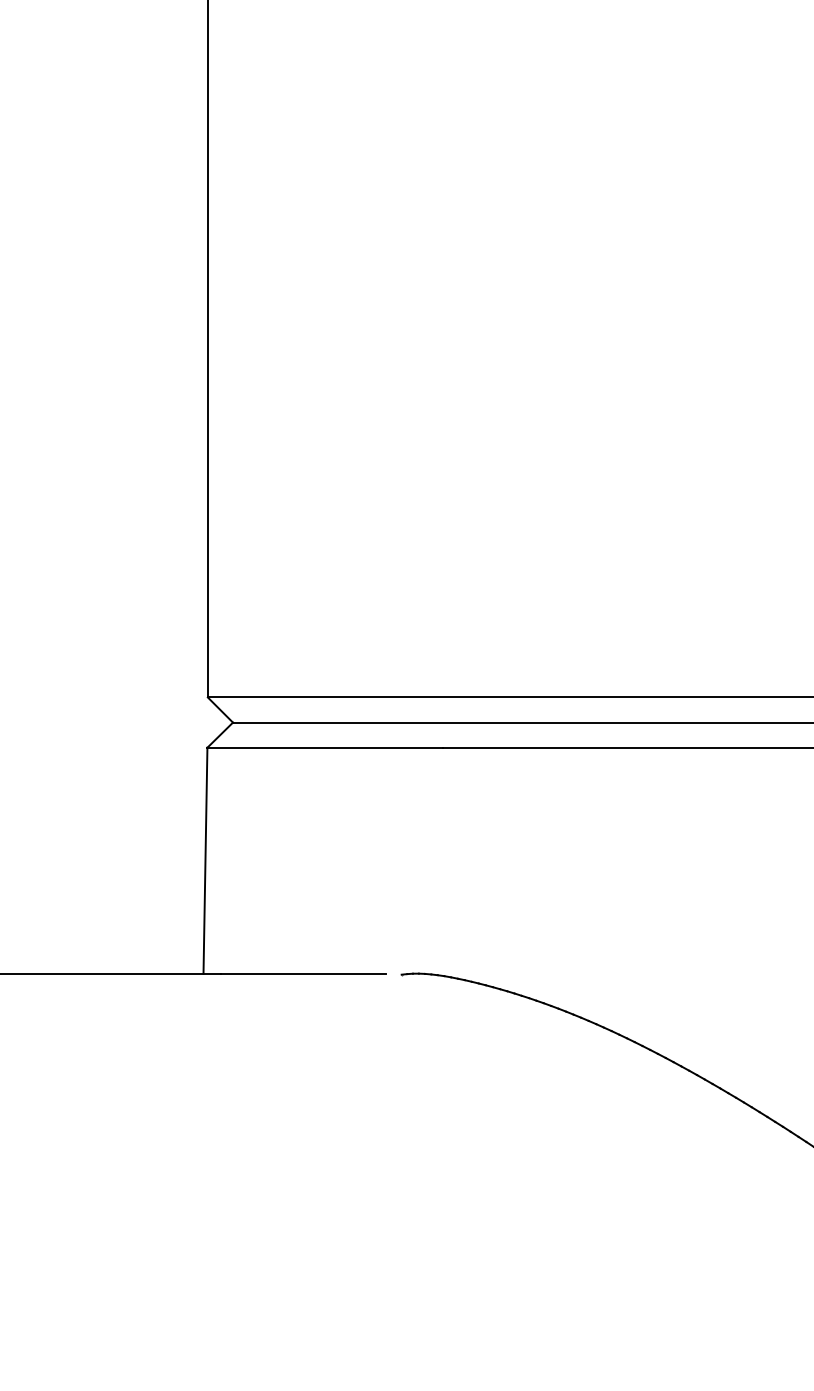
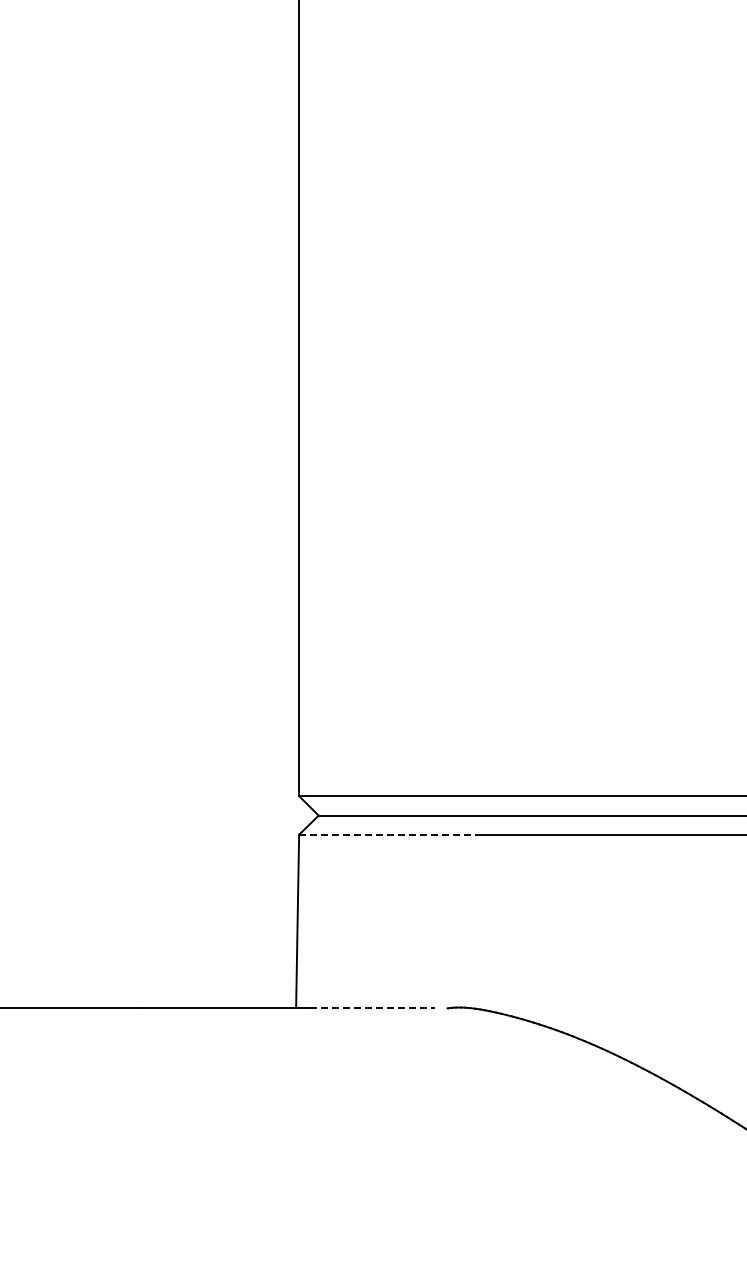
line: (325, 747) -> (389, 834), solid -> dashed
line: (303, 973) -> (372, 1007), solid -> dashed

